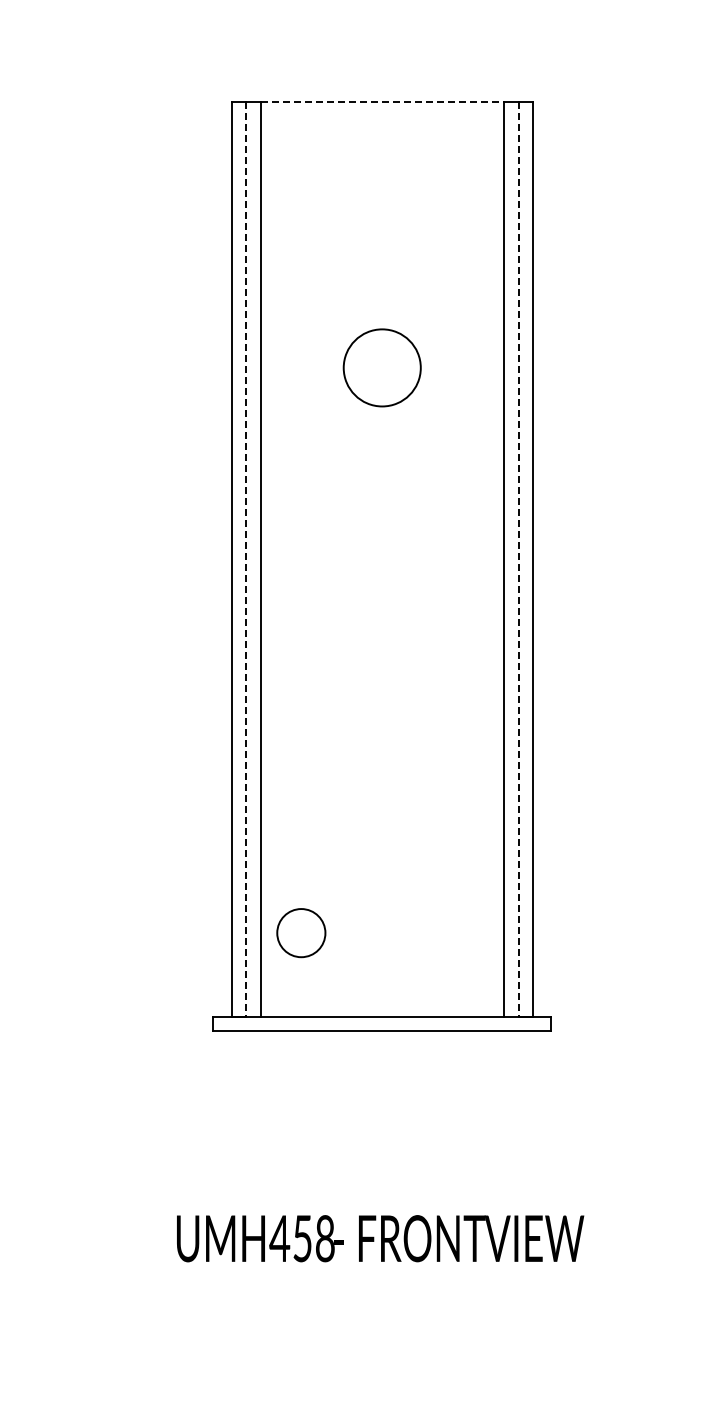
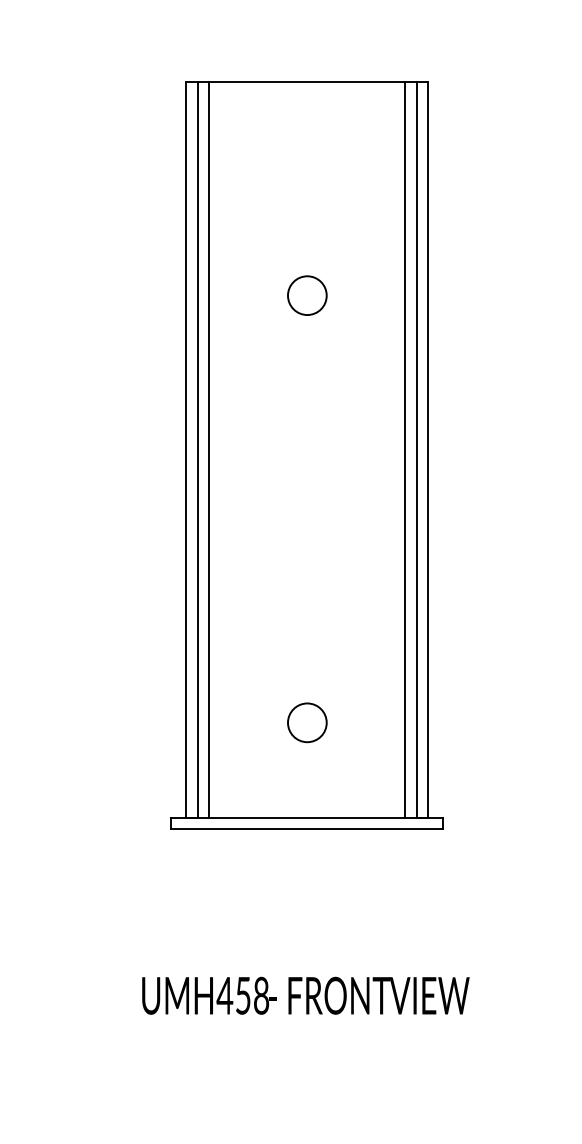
line: (382, 101) -> (307, 81), dashed -> solid
circle: (382, 367) -> (307, 295), size x0.62
line: (245, 559) -> (197, 449), dashed -> solid
line: (518, 559) -> (416, 449), dashed -> solid
circle: (301, 933) -> (307, 723), moved

